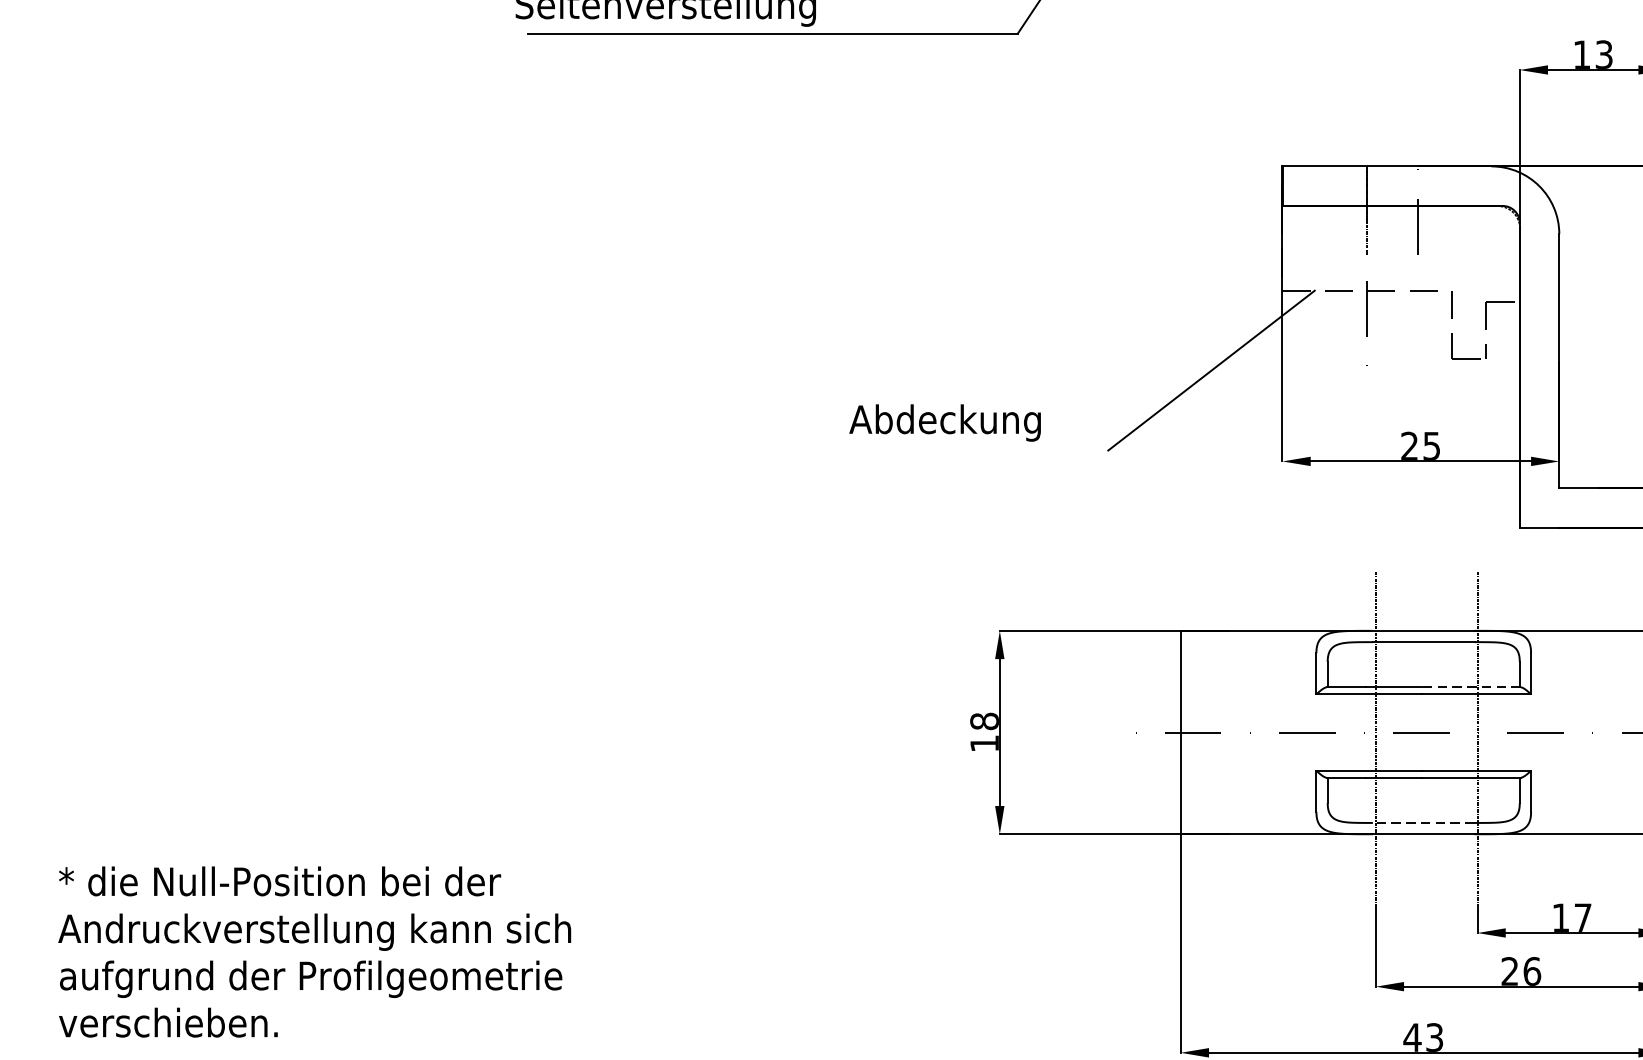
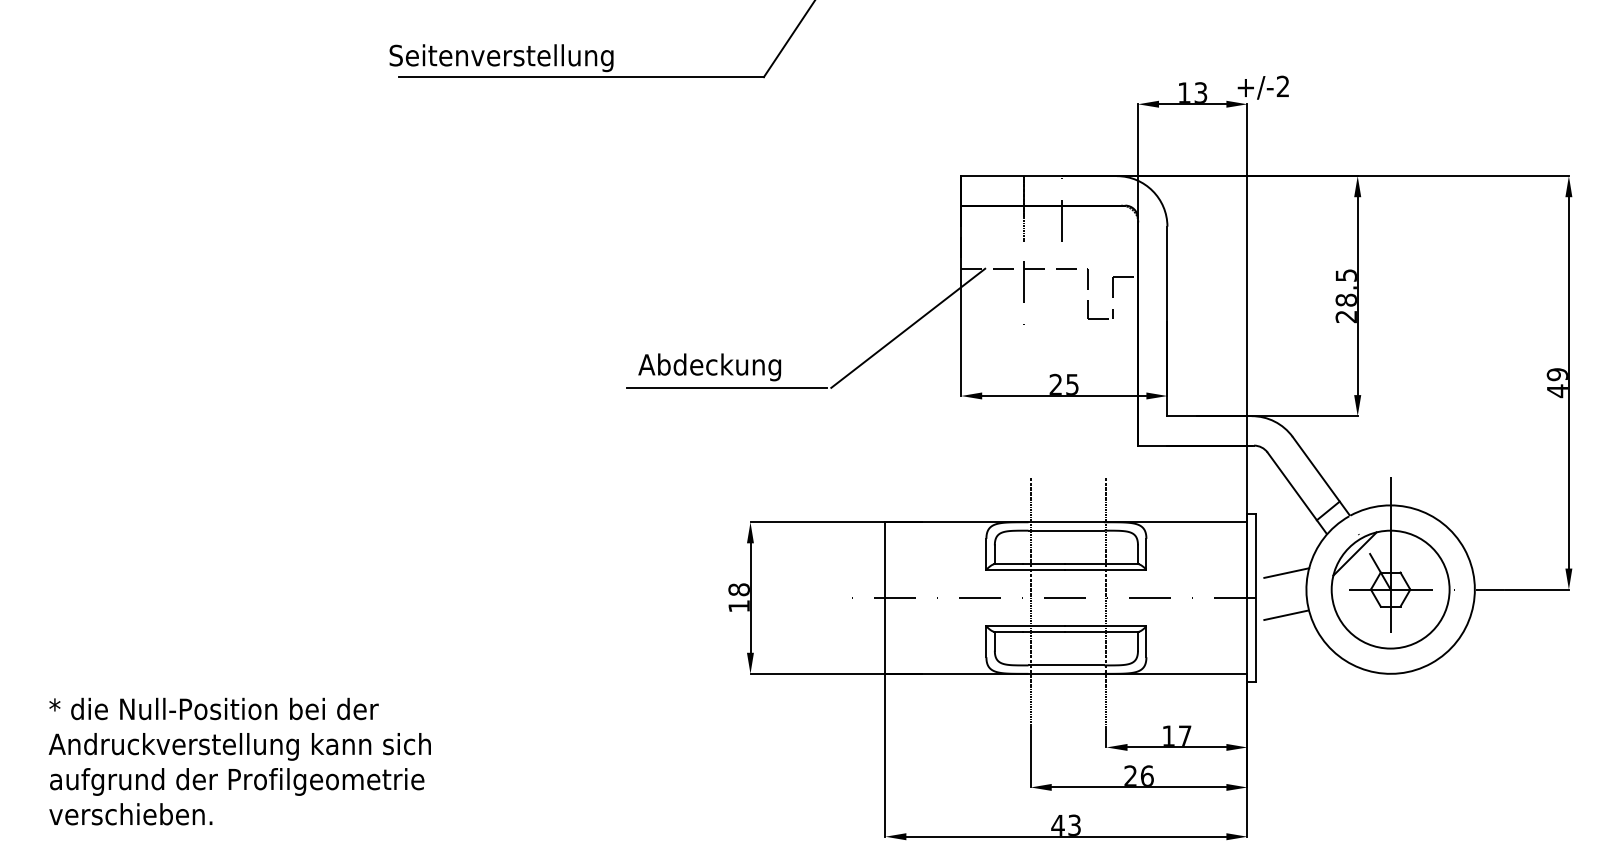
line: (967, 450) -> (726, 387), added
line: (1470, 687) -> (1101, 564), dashed -> solid
line: (1423, 823) -> (1066, 665), dashed -> solid

